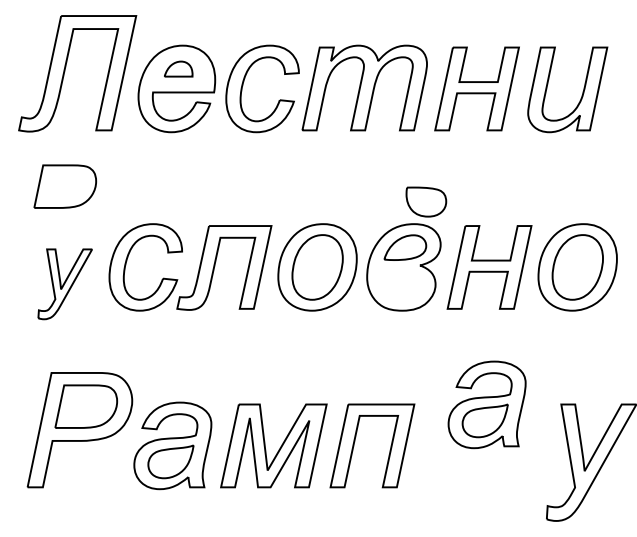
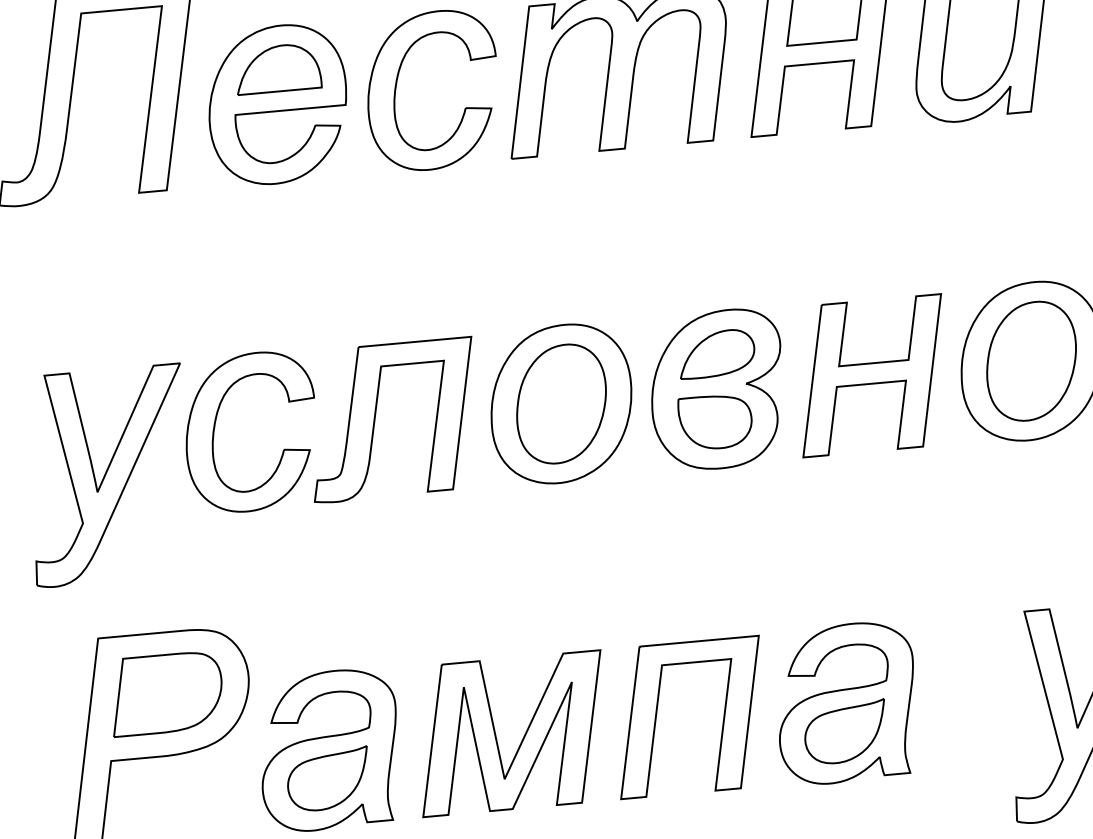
part: (178, 68) -> (277, 67), size x1.67
part: (65, 186) -> (92, 299), removed
part: (426, 201) -> (715, 421), moved
part: (64, 284) -> (107, 476), size x1.67
part: (486, 404) -> (845, 702), moved

